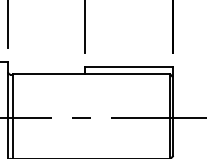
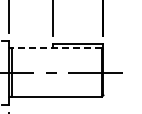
line: (90, 74) -> (56, 48), solid -> dashed

